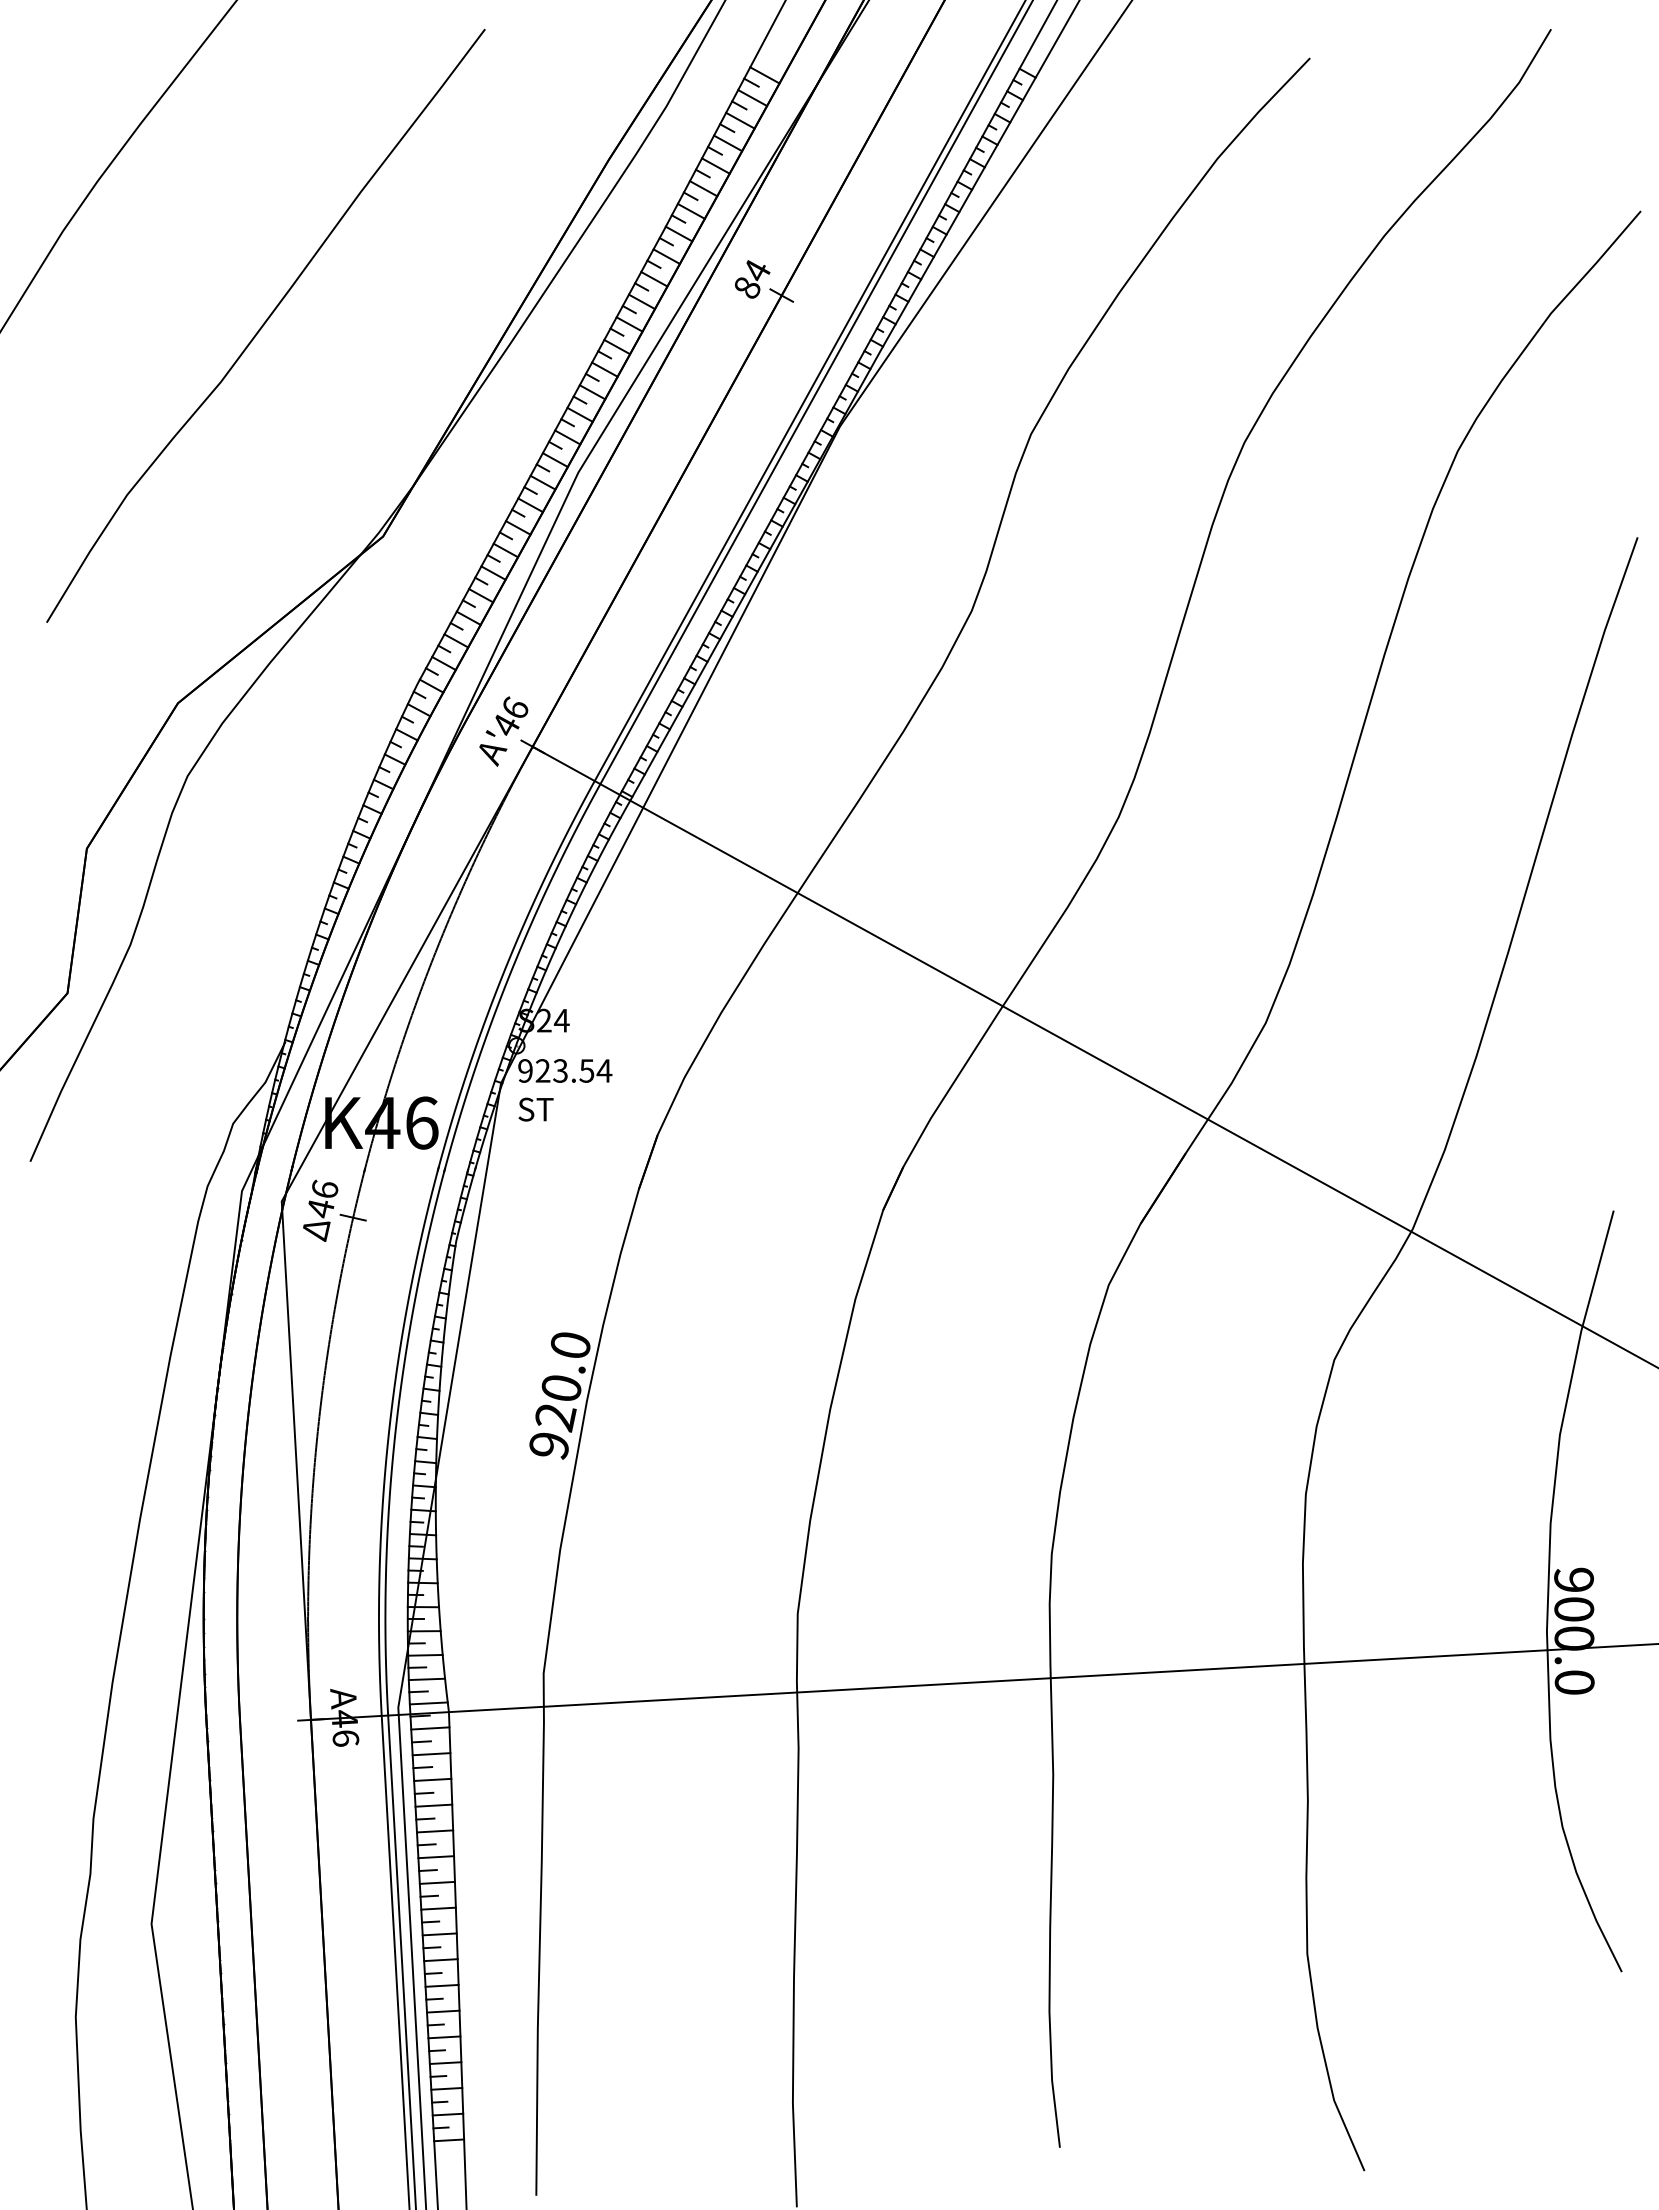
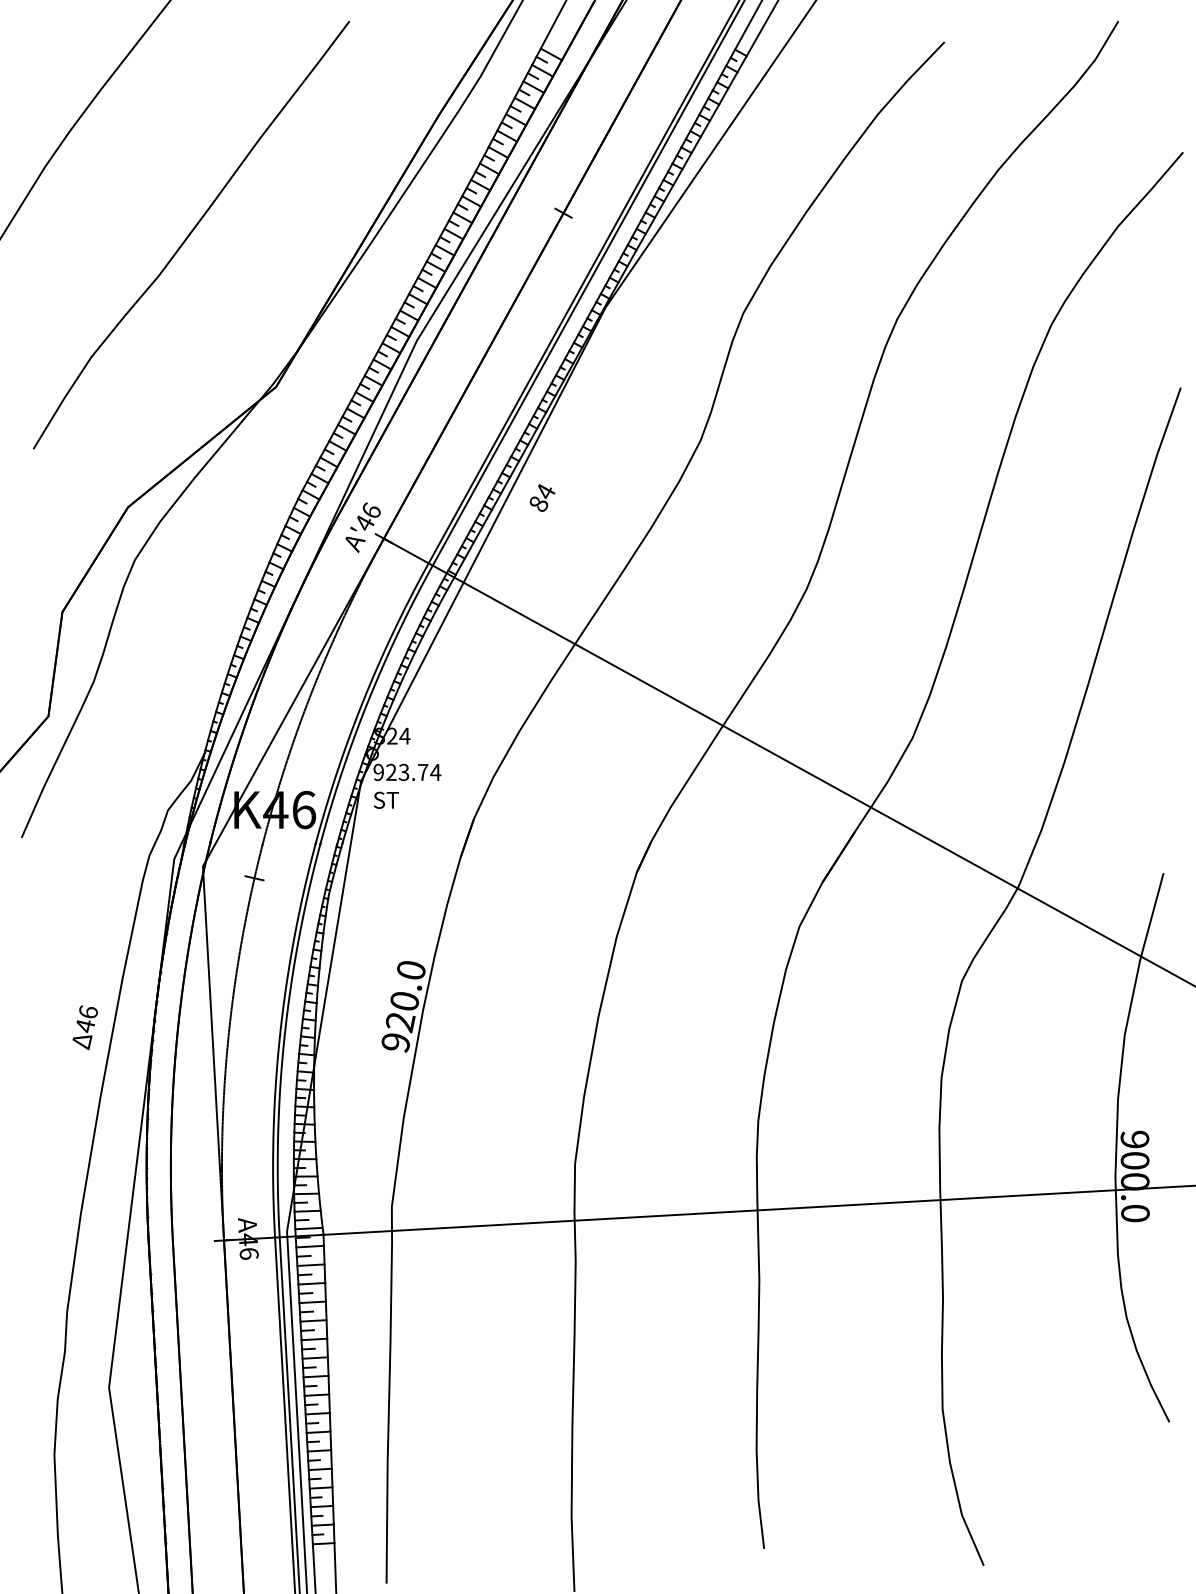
text: (752, 279) -> (542, 498), moved
text: (586, 1070) -> (422, 772), 923.54 -> 923.74
text: (320, 1210) -> (85, 1027), moved

